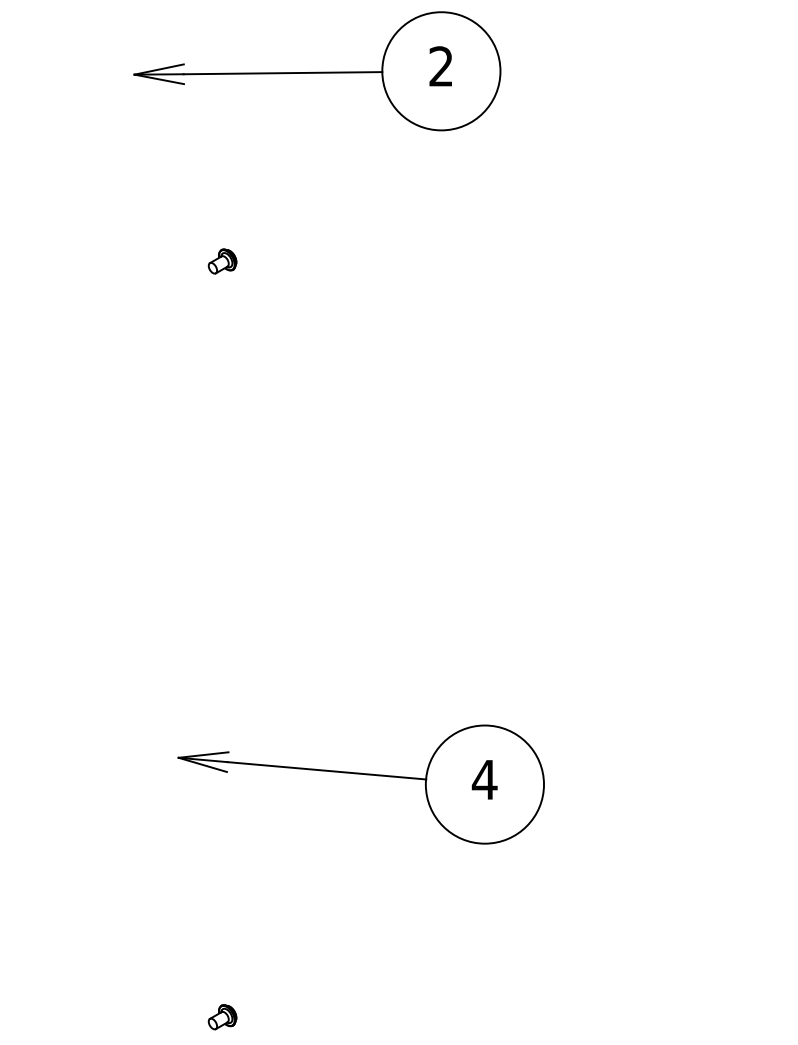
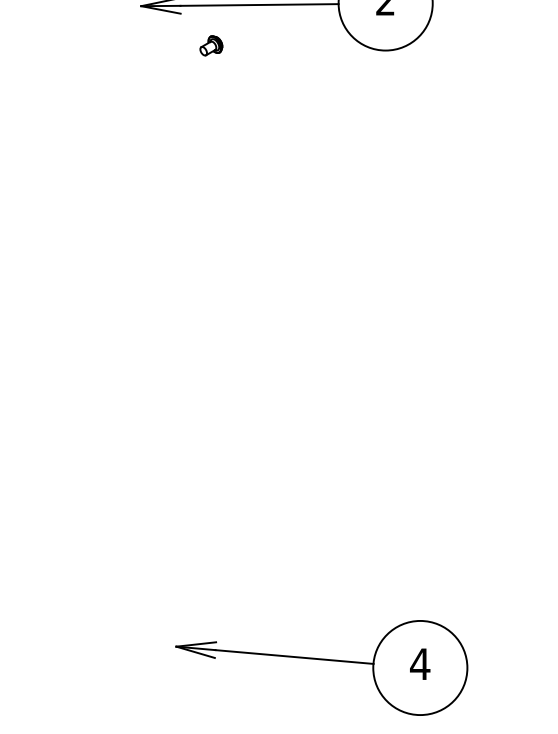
part: (222, 261) -> (211, 45), moved
part: (360, 774) -> (321, 659), moved

